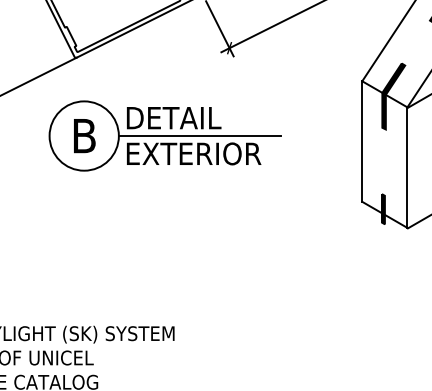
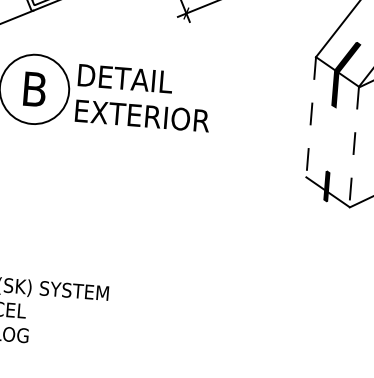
line: (199, 136) -> (149, 99), removed
line: (362, 142) -> (311, 118), solid -> dashed
line: (407, 168) -> (354, 147), solid -> dashed

